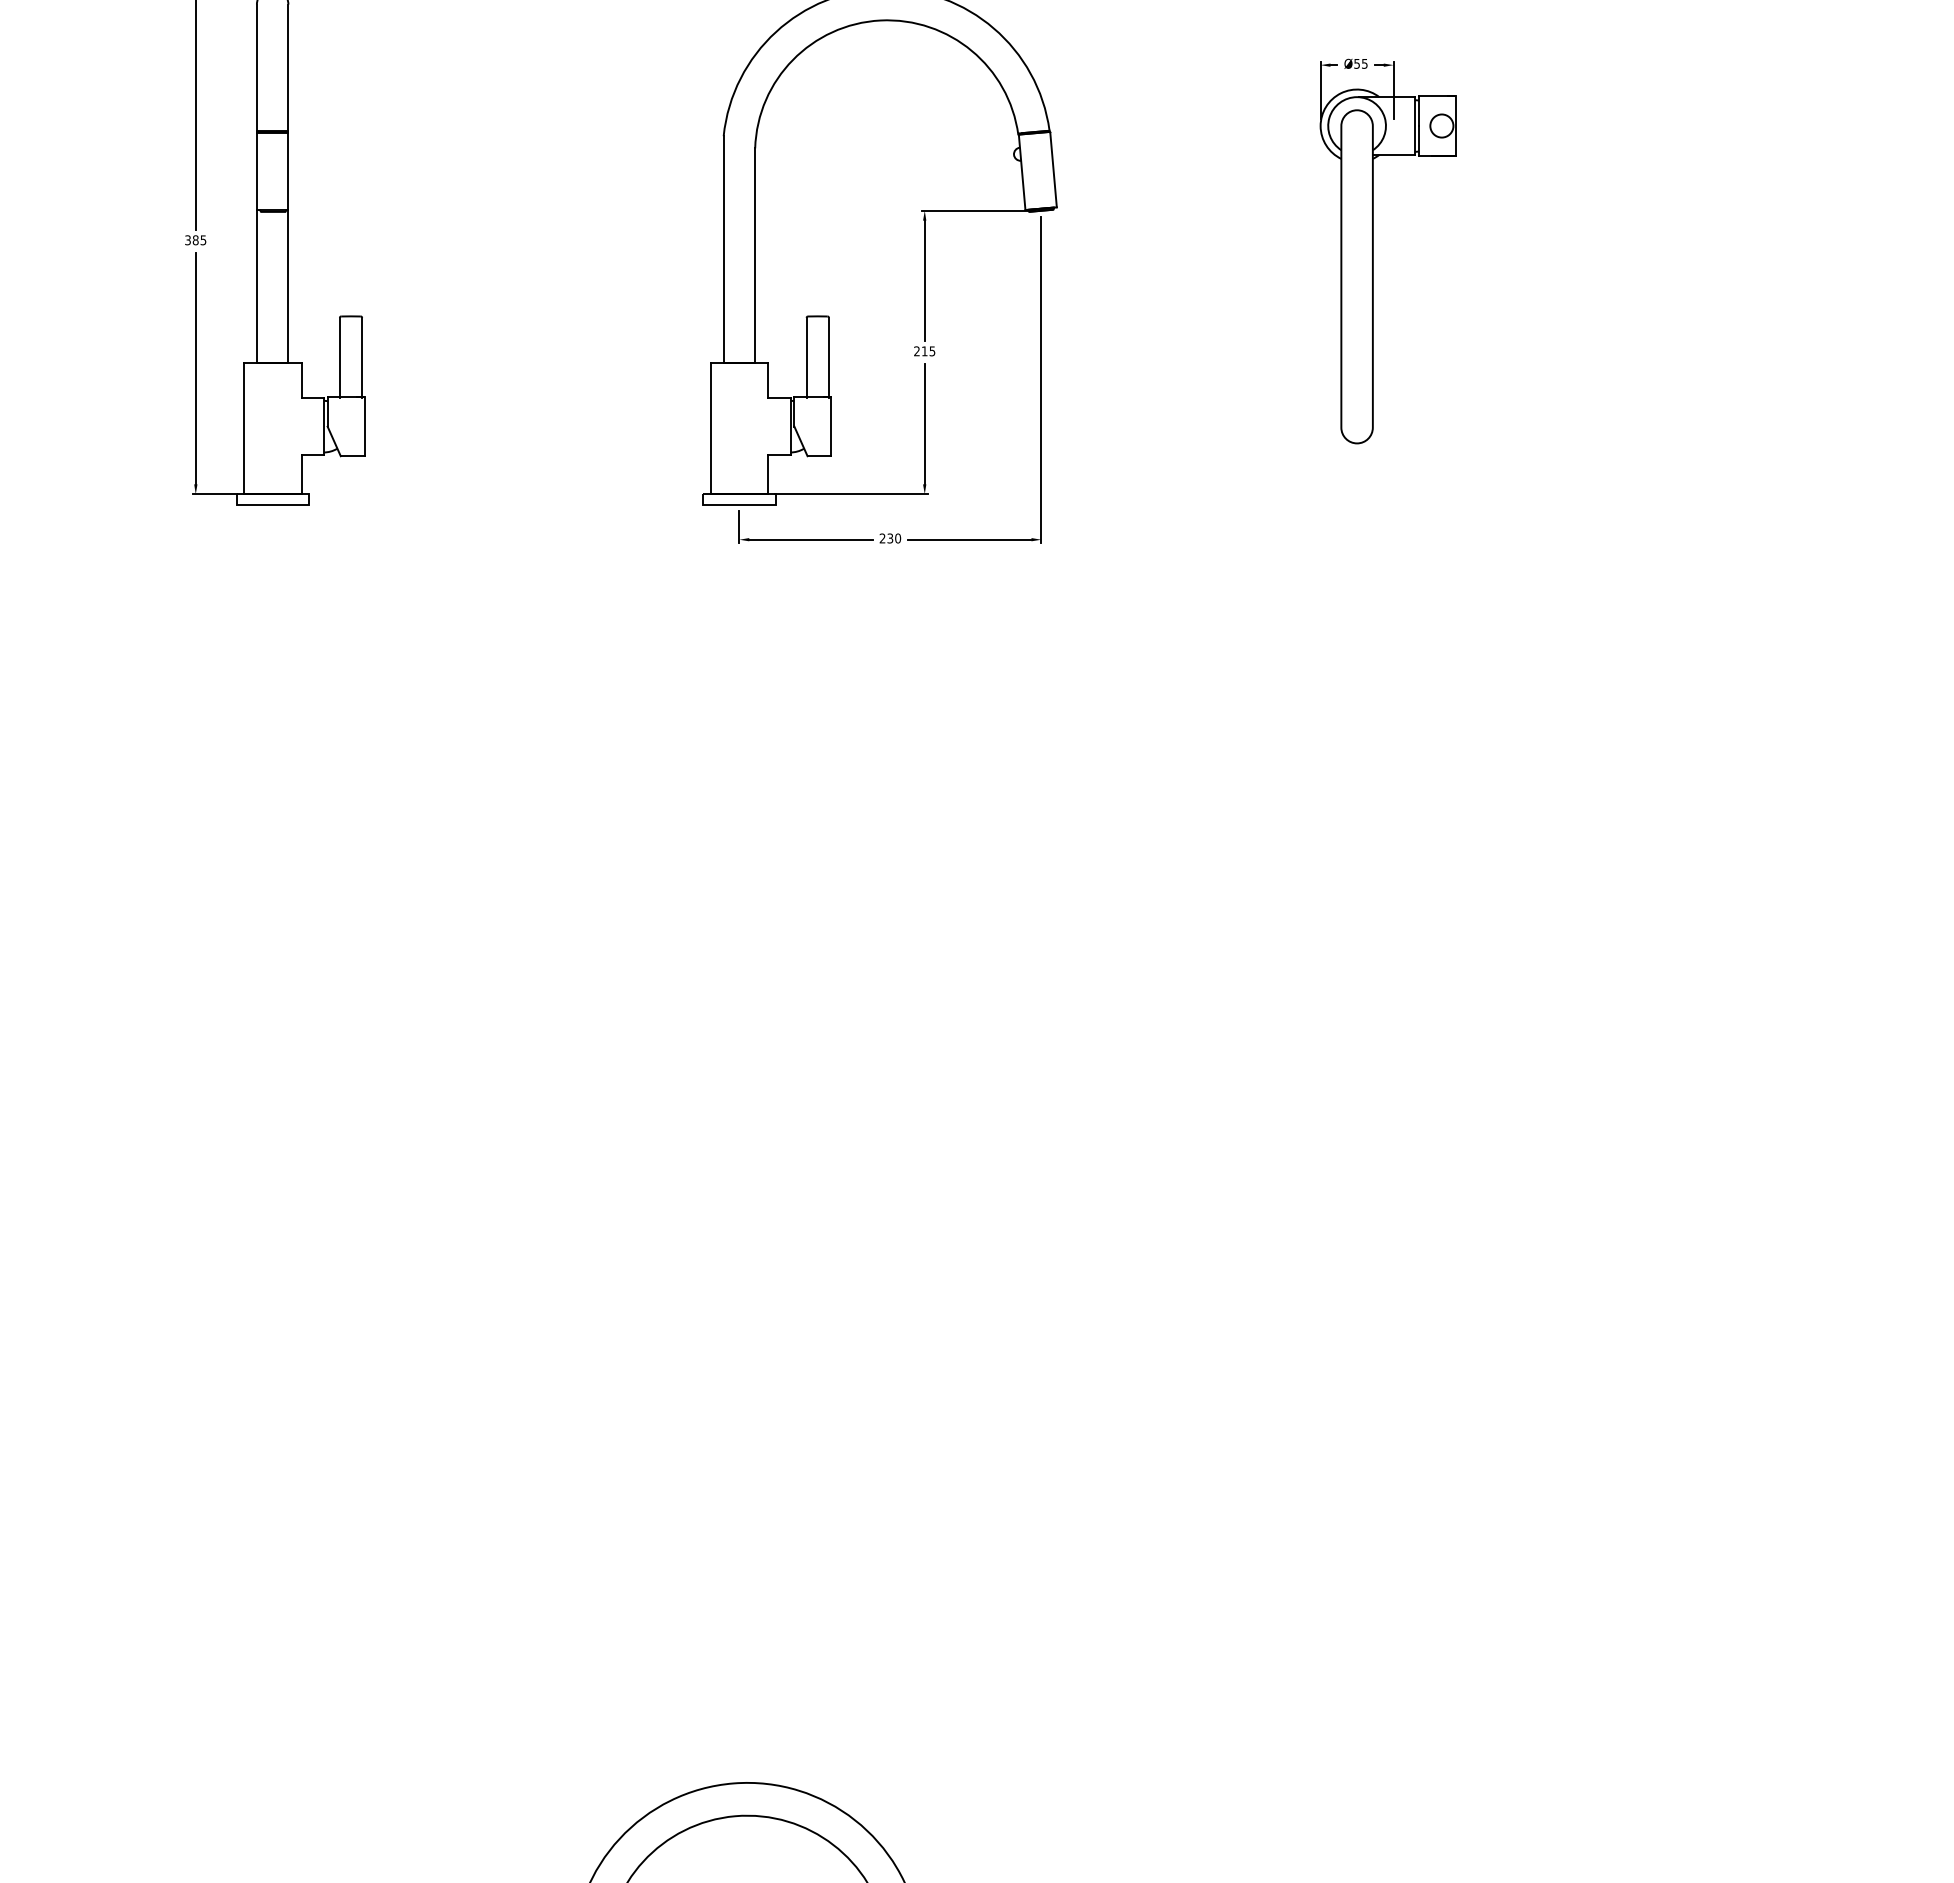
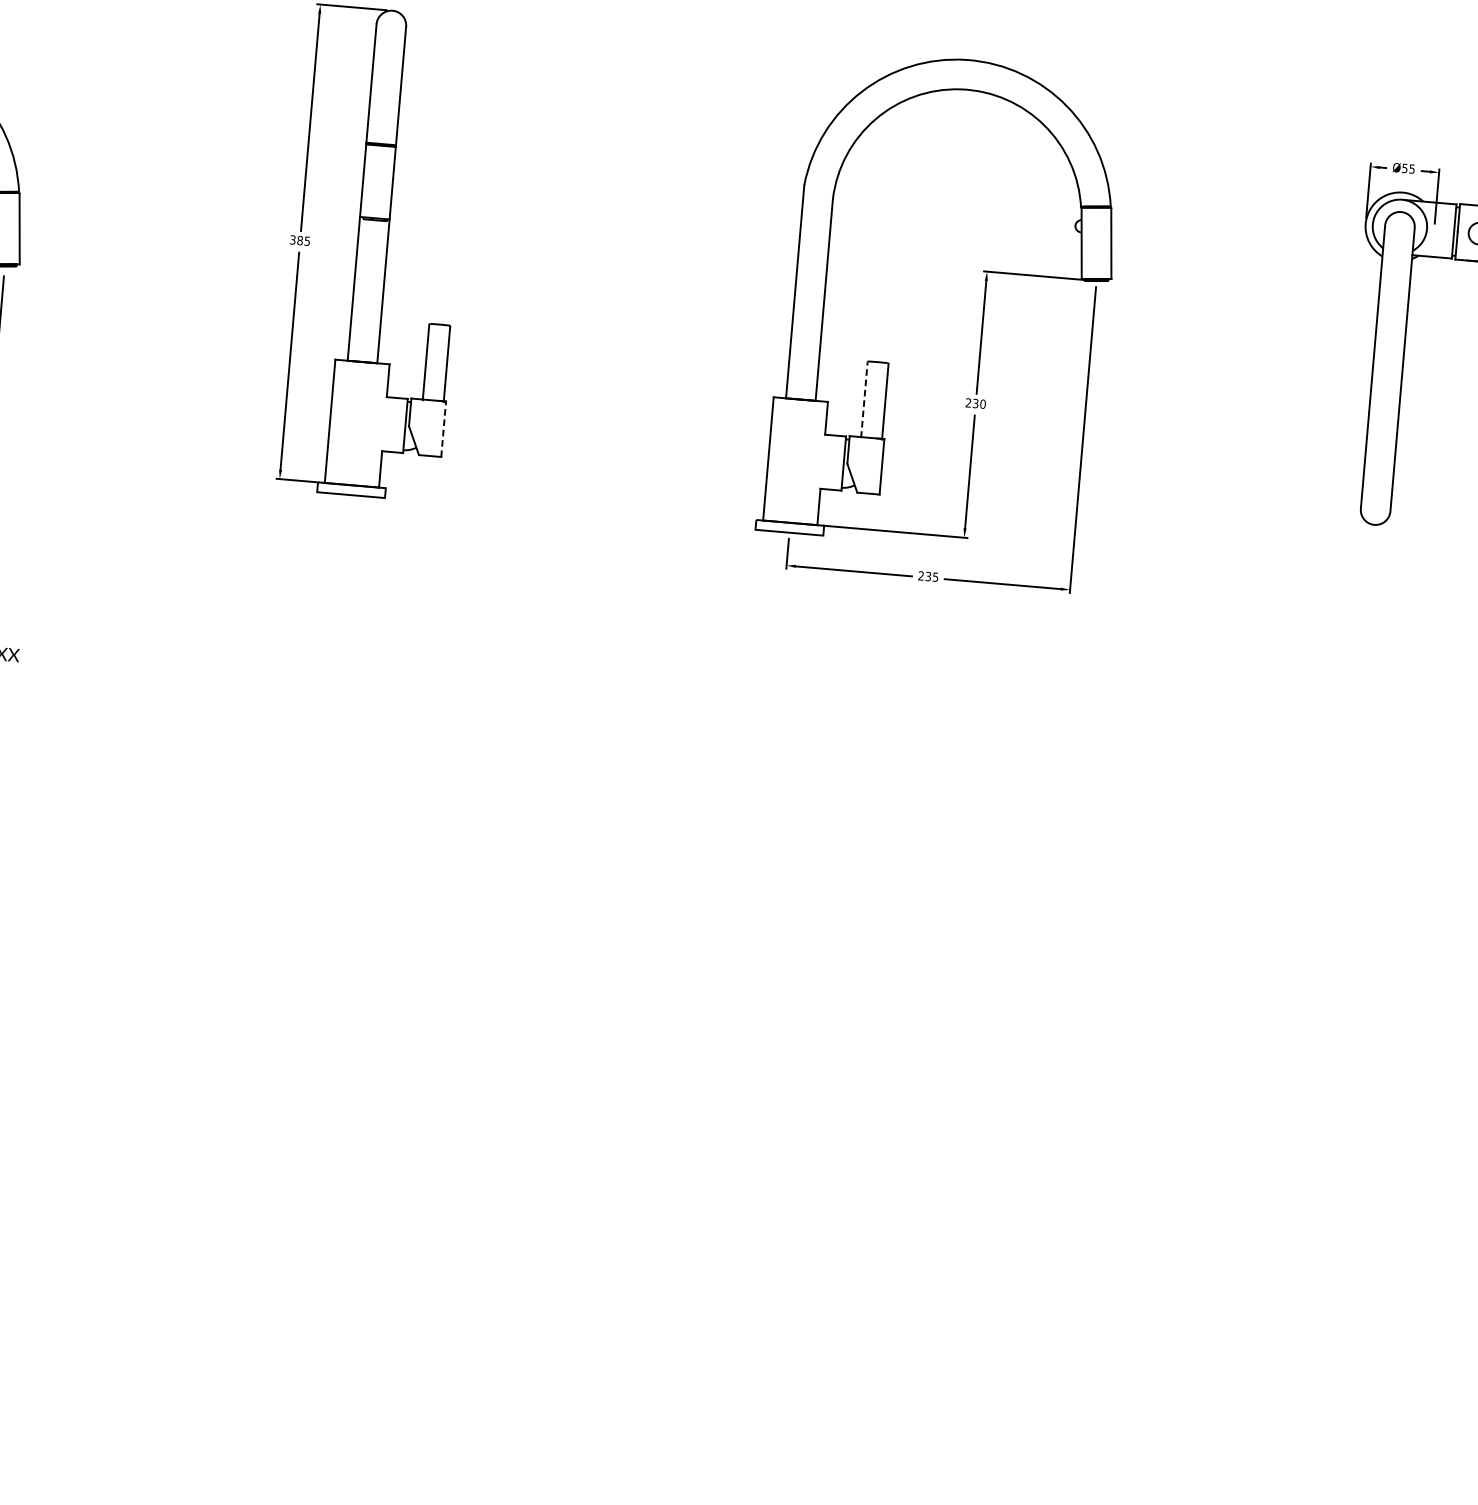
text: (928, 351) -> (979, 404), 215 -> 230
line: (806, 357) -> (864, 399), solid -> dashed
line: (364, 426) -> (443, 429), solid -> dashed
text: (898, 538) -> (936, 577), 230 -> 235

